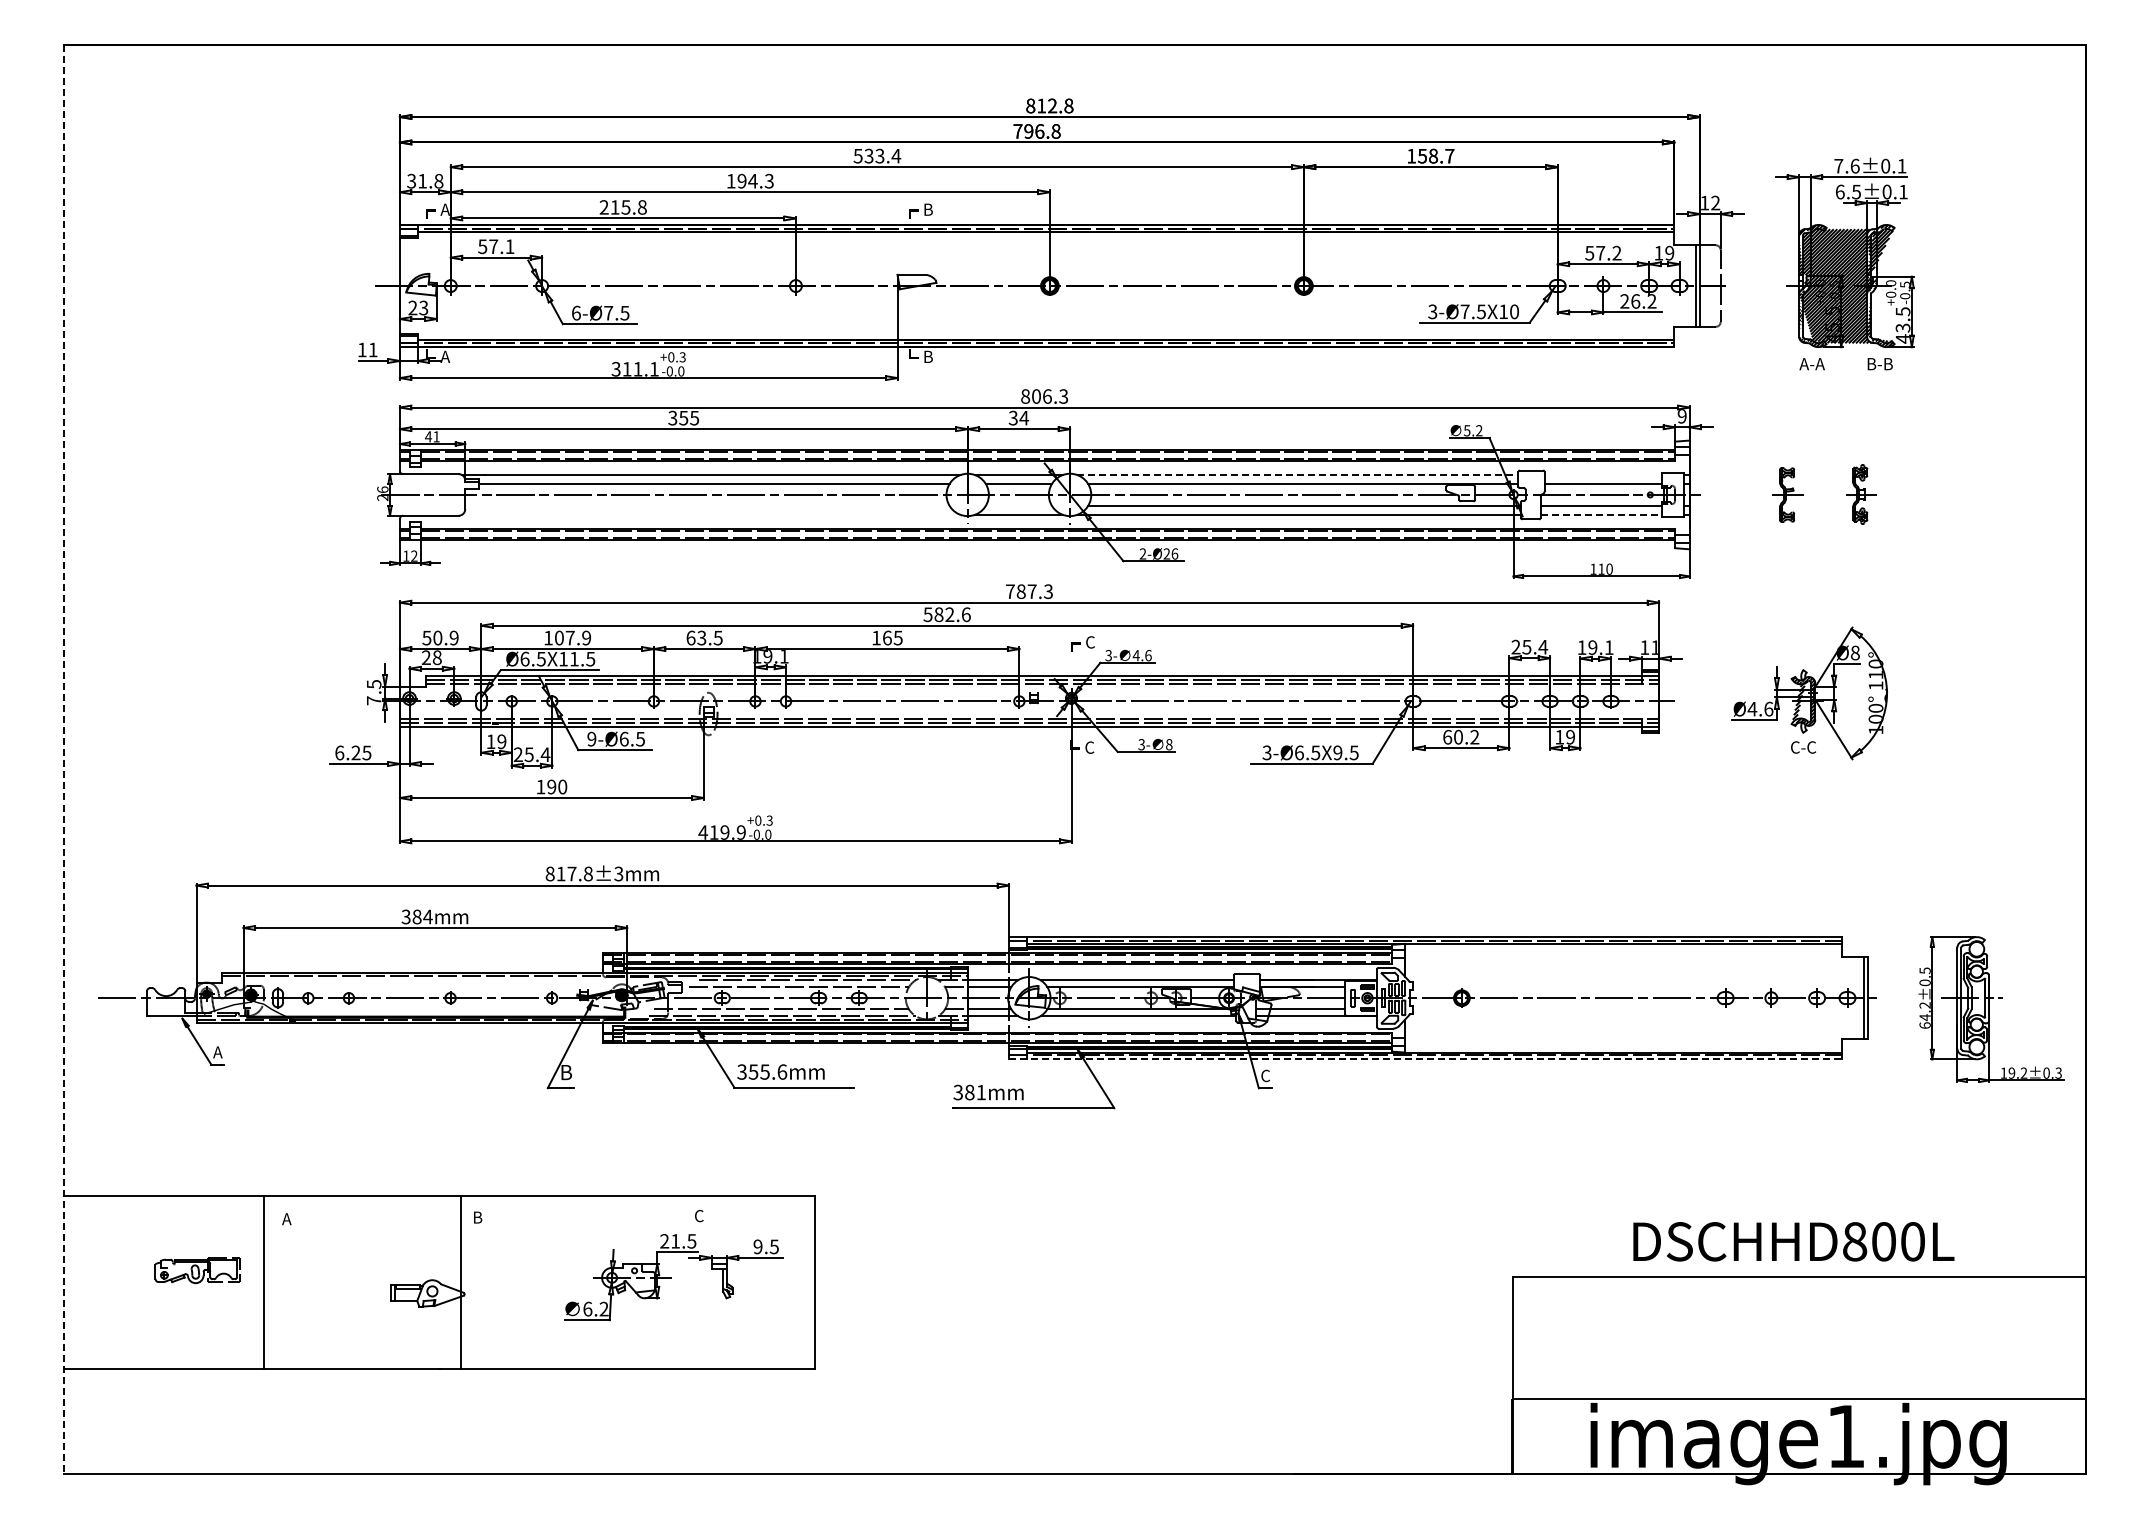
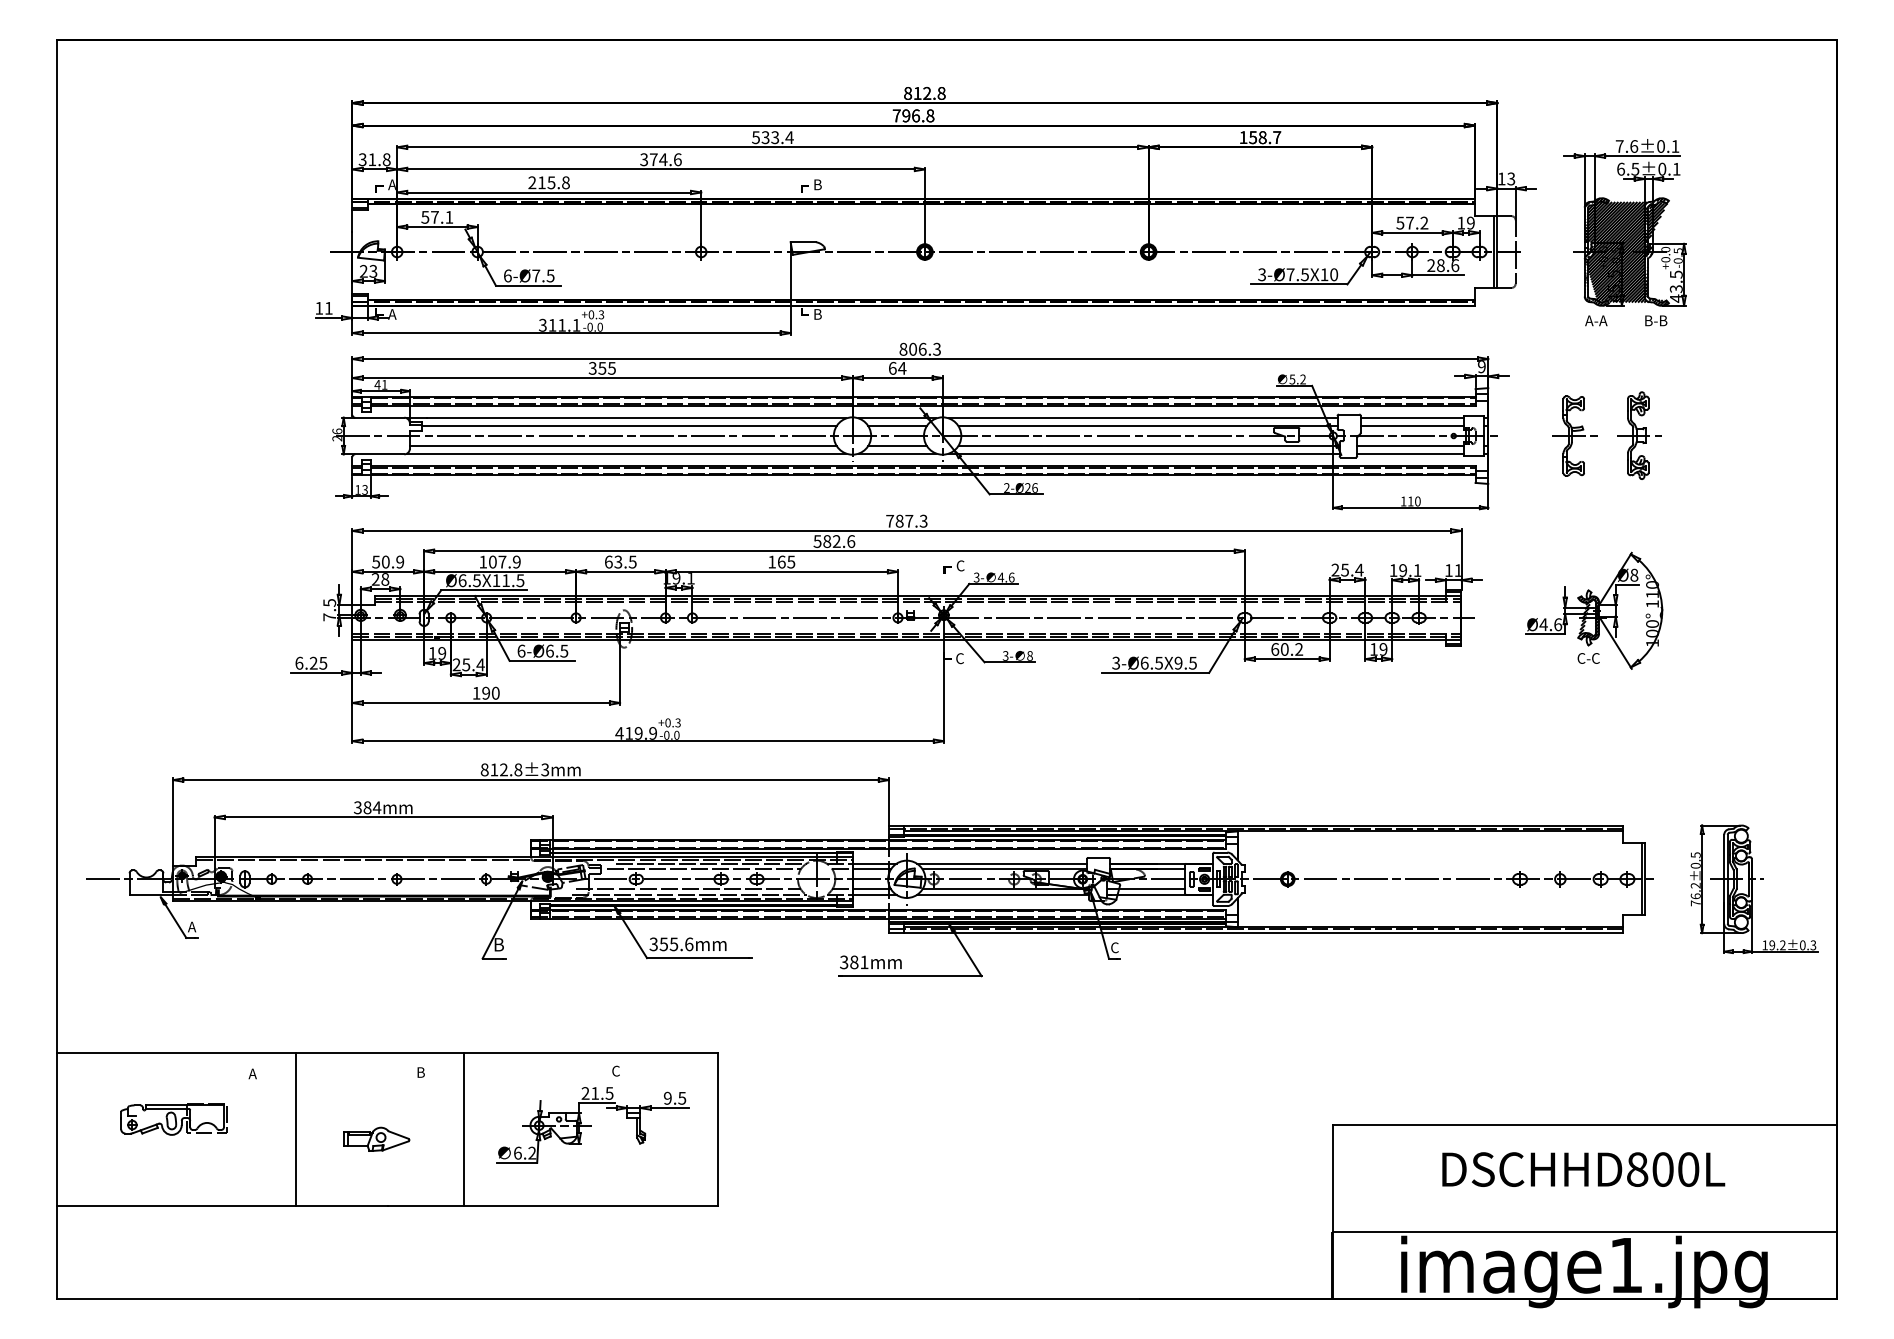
text: (749, 180) -> (660, 159), 194.3 -> 374.6
text: (1715, 203) -> (1511, 179), 12 -> 13
text: (1643, 301) -> (1447, 265), 26.2 -> 28.6
text: (1012, 417) -> (891, 367), 34 -> 64
line: (1297, 474) -> (1142, 418), dashed -> solid
line: (1602, 474) -> (1411, 418), added
part: (1787, 494) -> (1574, 435), size x1.67
part: (1860, 494) -> (1638, 435), size x1.67
line: (707, 506) -> (623, 446), added
line: (1018, 506) -> (897, 446), added
line: (710, 514) -> (625, 453), added
line: (1601, 514) -> (1410, 453), dashed -> solid
text: (414, 556) -> (365, 490), 12 -> 13
text: (591, 738) -> (521, 650), 9-Ø6.5 -> 6-Ø6.5
line: (64, 760) -> (56, 669), dashed -> solid
text: (571, 873) -> (503, 769), 817.8 -> 812.8
text: (1924, 1021) -> (1695, 899), 64.2±0.5 -> 76.2±0.5
line: (1425, 1059) -> (1255, 933), dashed -> solid
text: (1793, 1241) -> (1583, 1169), moved
part: (197, 1270) -> (174, 1119), size x1.43
line: (264, 1281) -> (296, 1128), moved
line: (460, 1281) -> (463, 1128), moved

